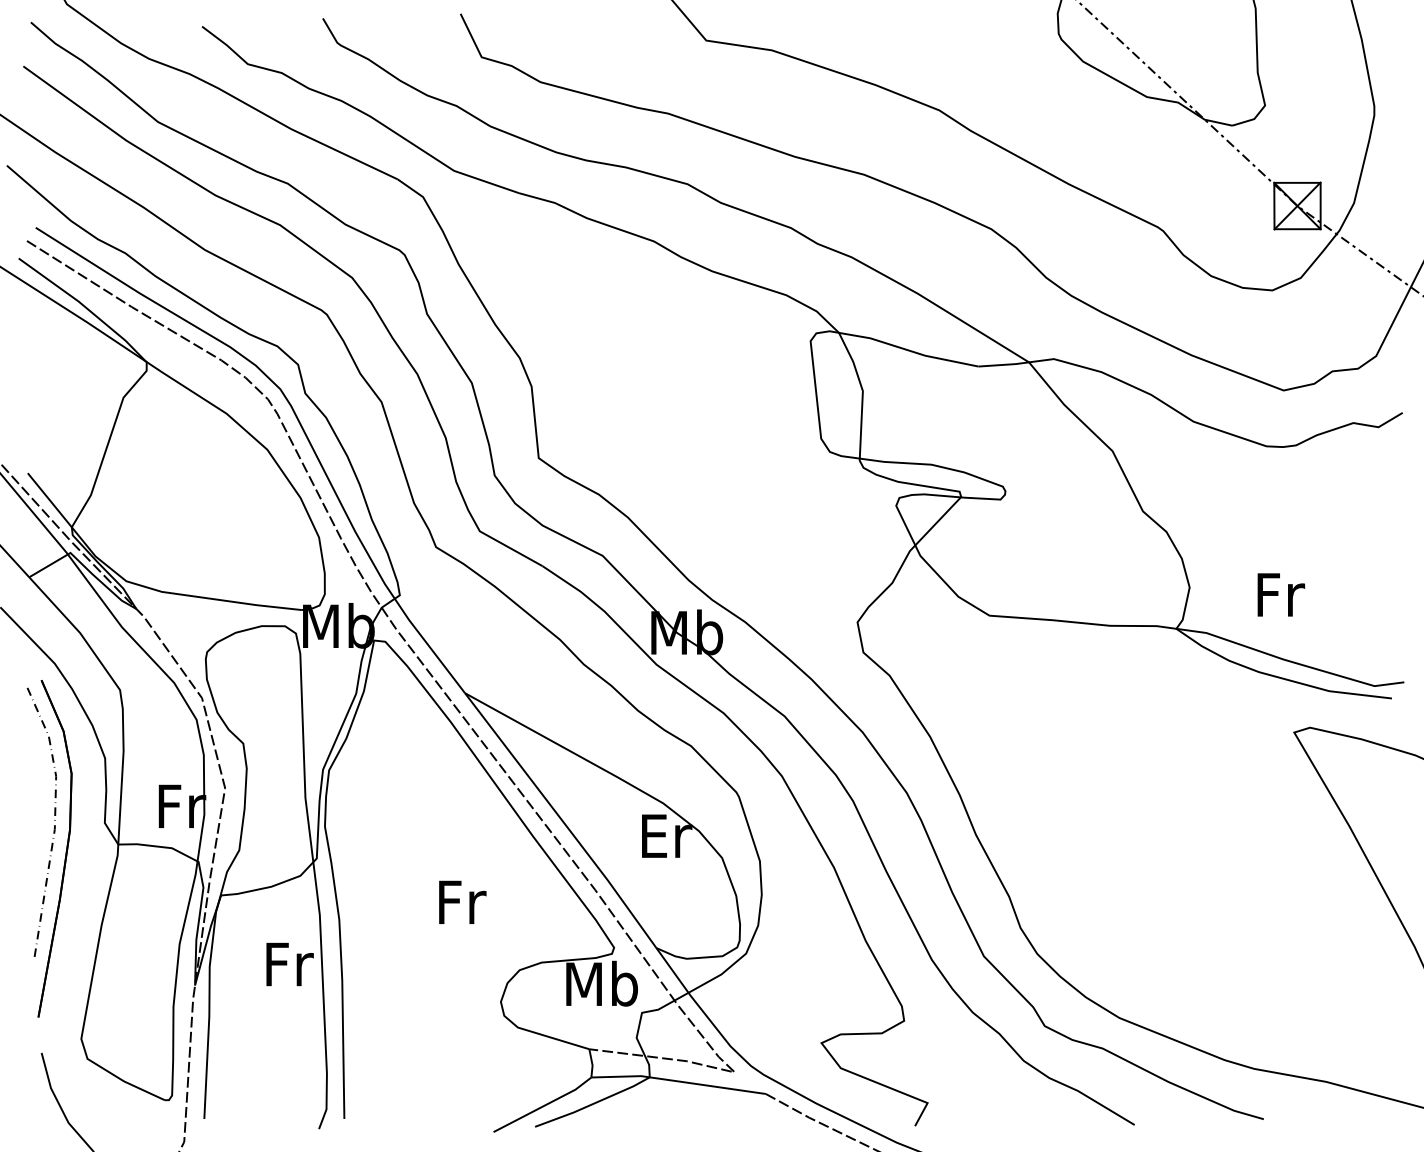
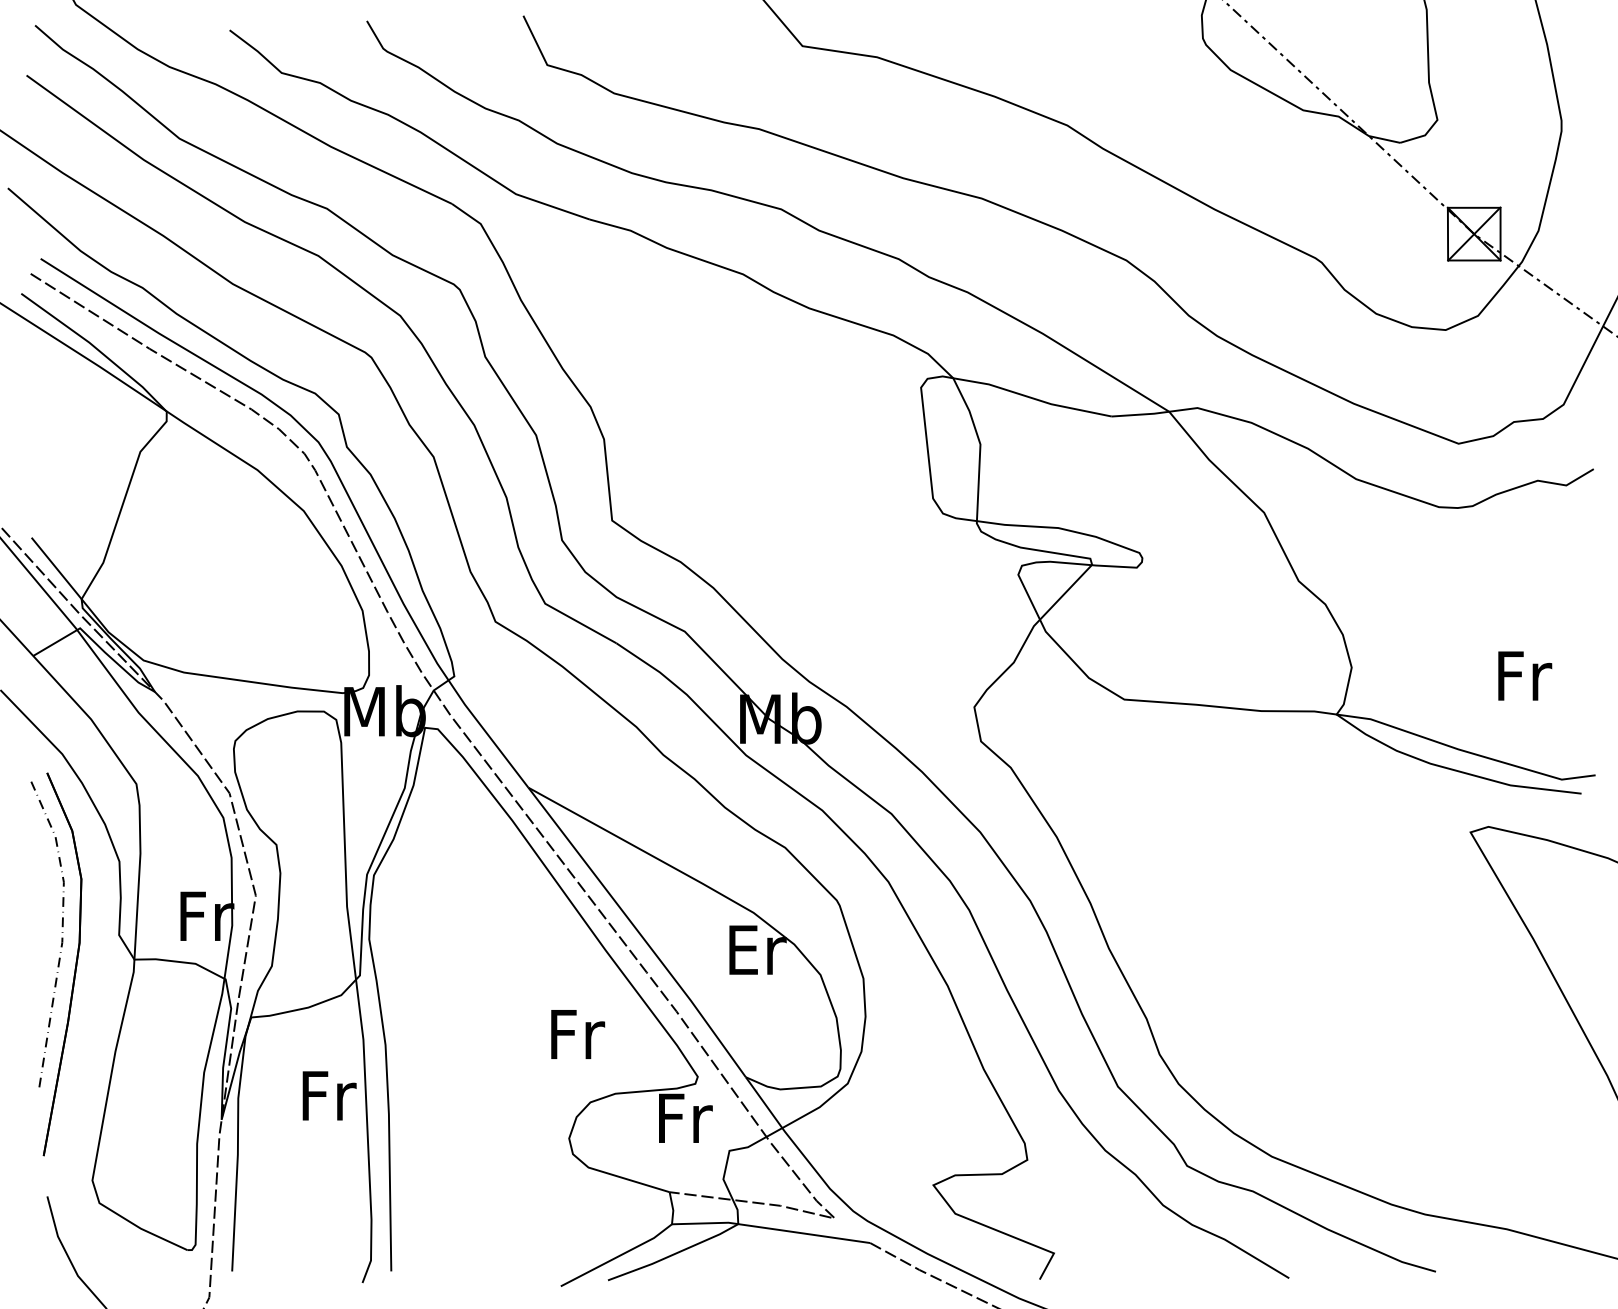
text: (1281, 594) -> (1525, 675), moved
text: (462, 901) -> (577, 1033), moved
text: (602, 983) -> (684, 1117), Mb -> Fr

